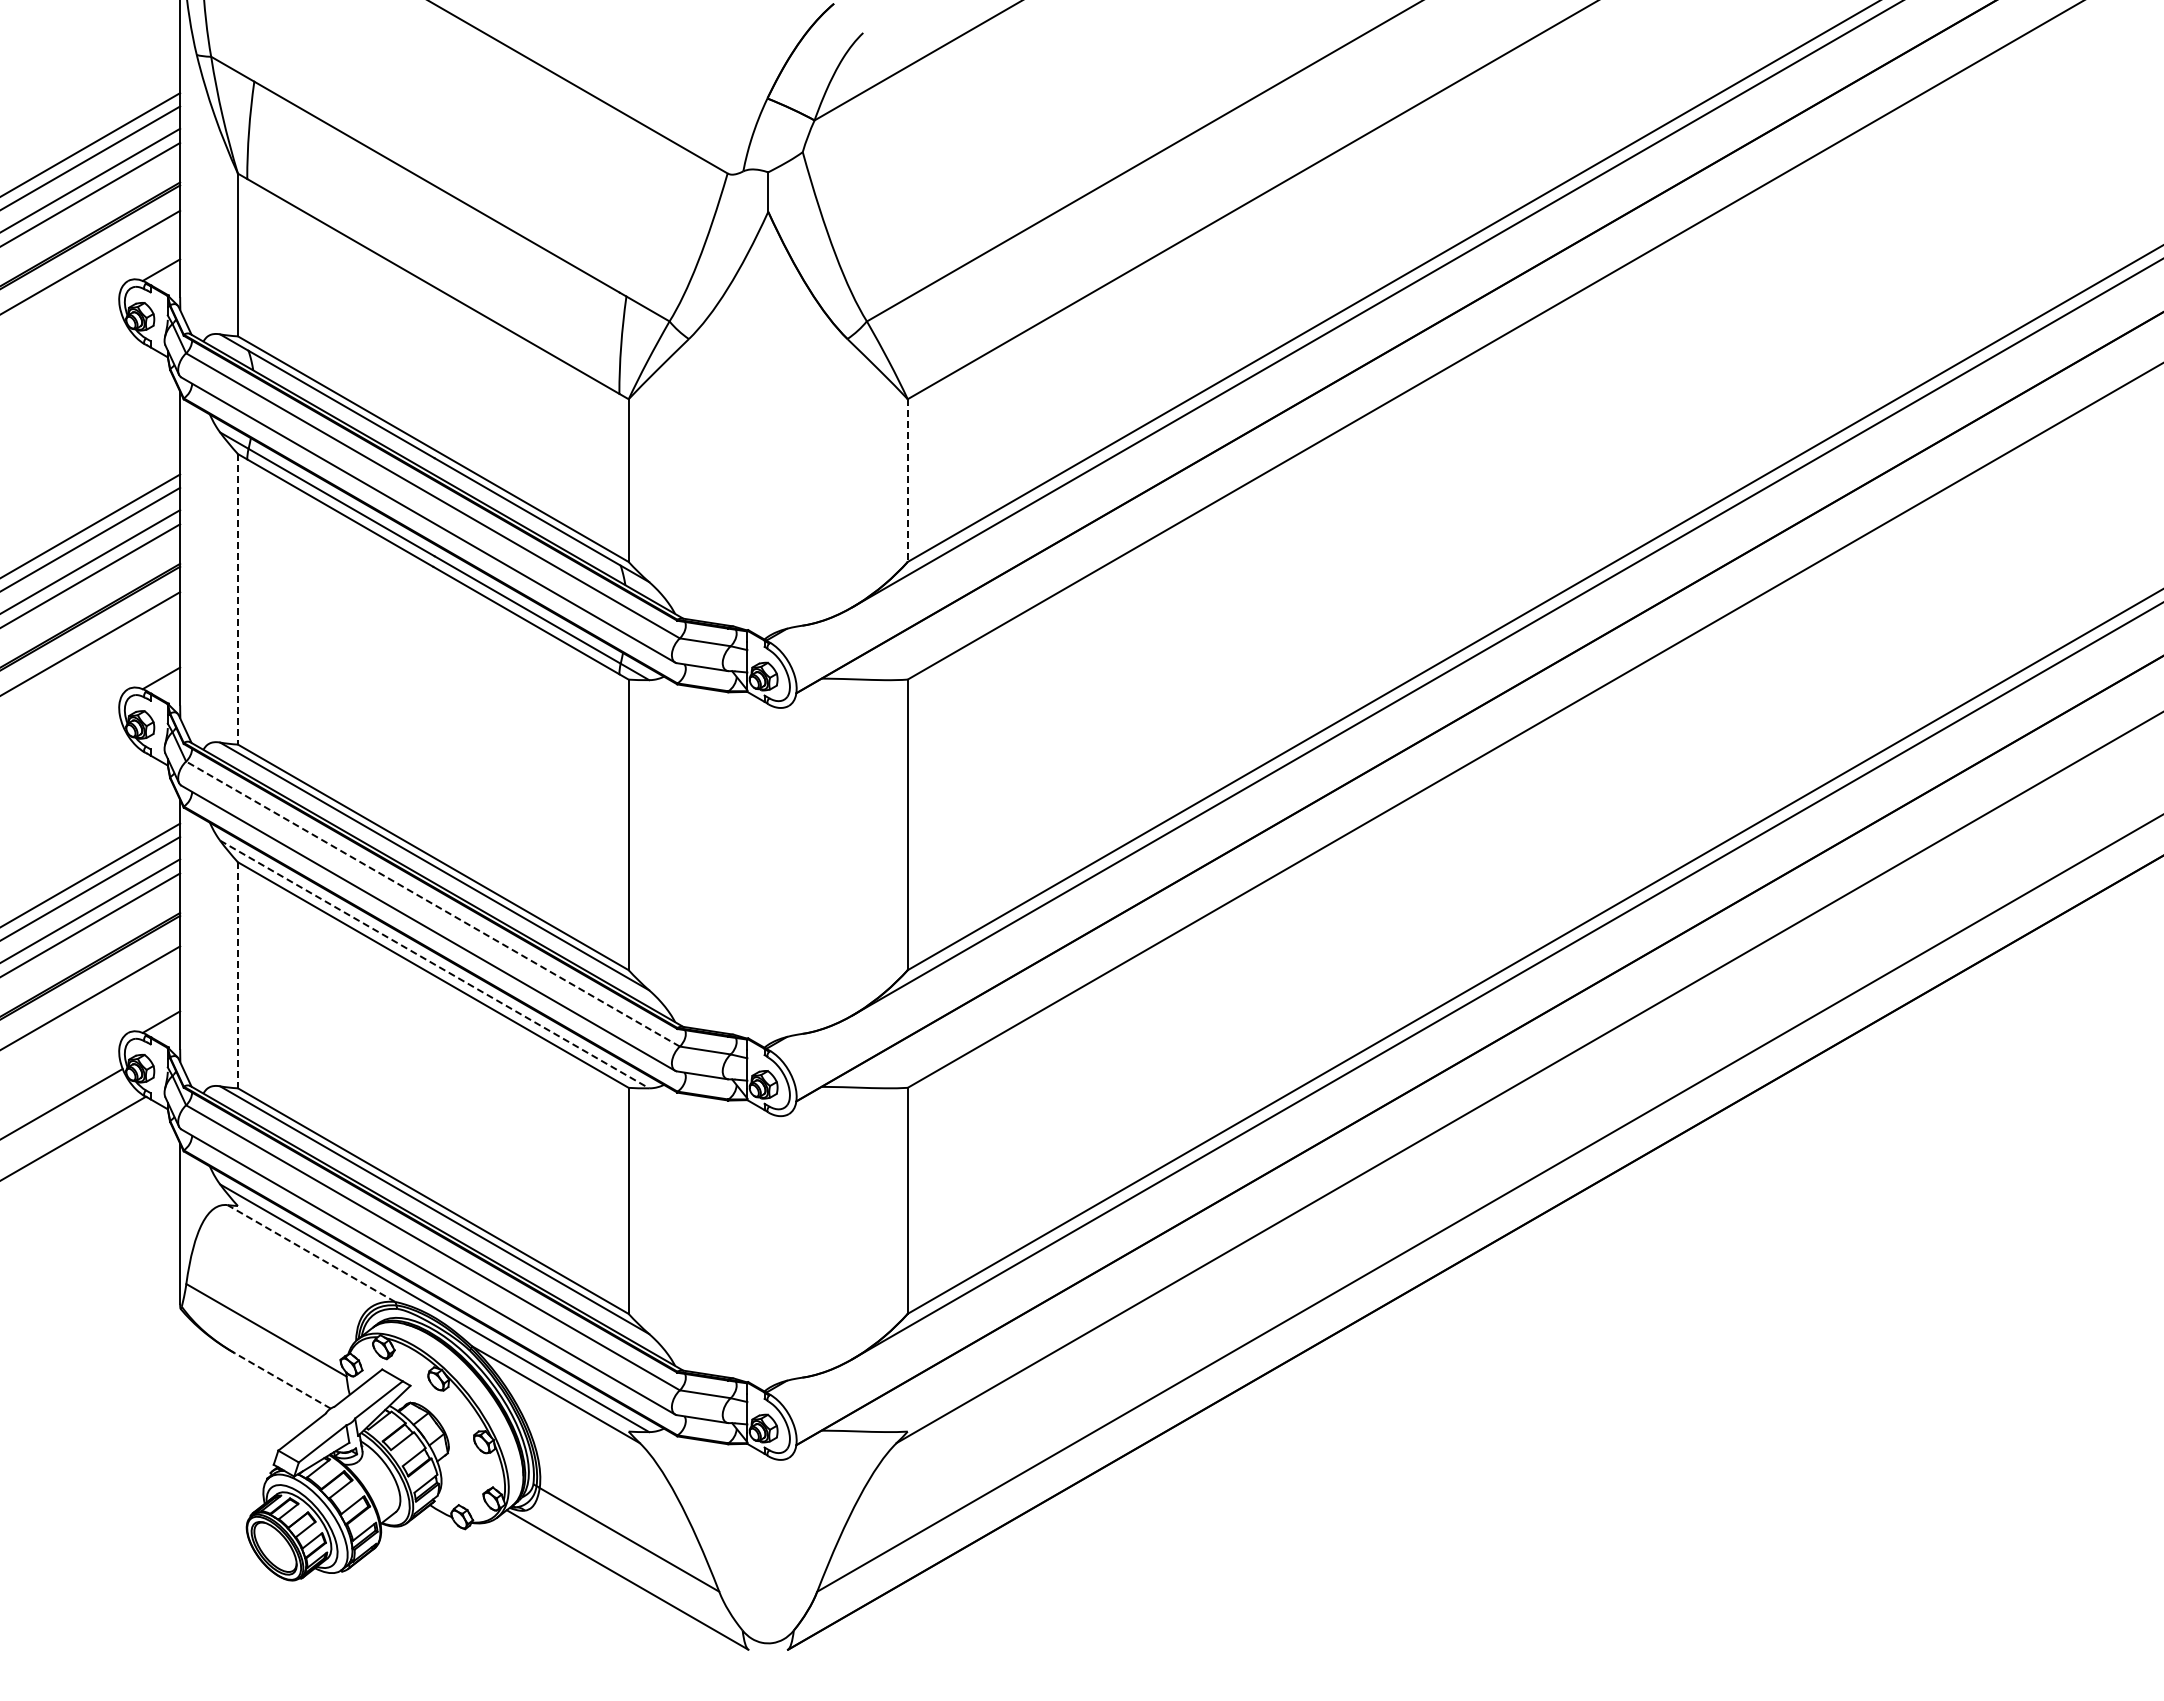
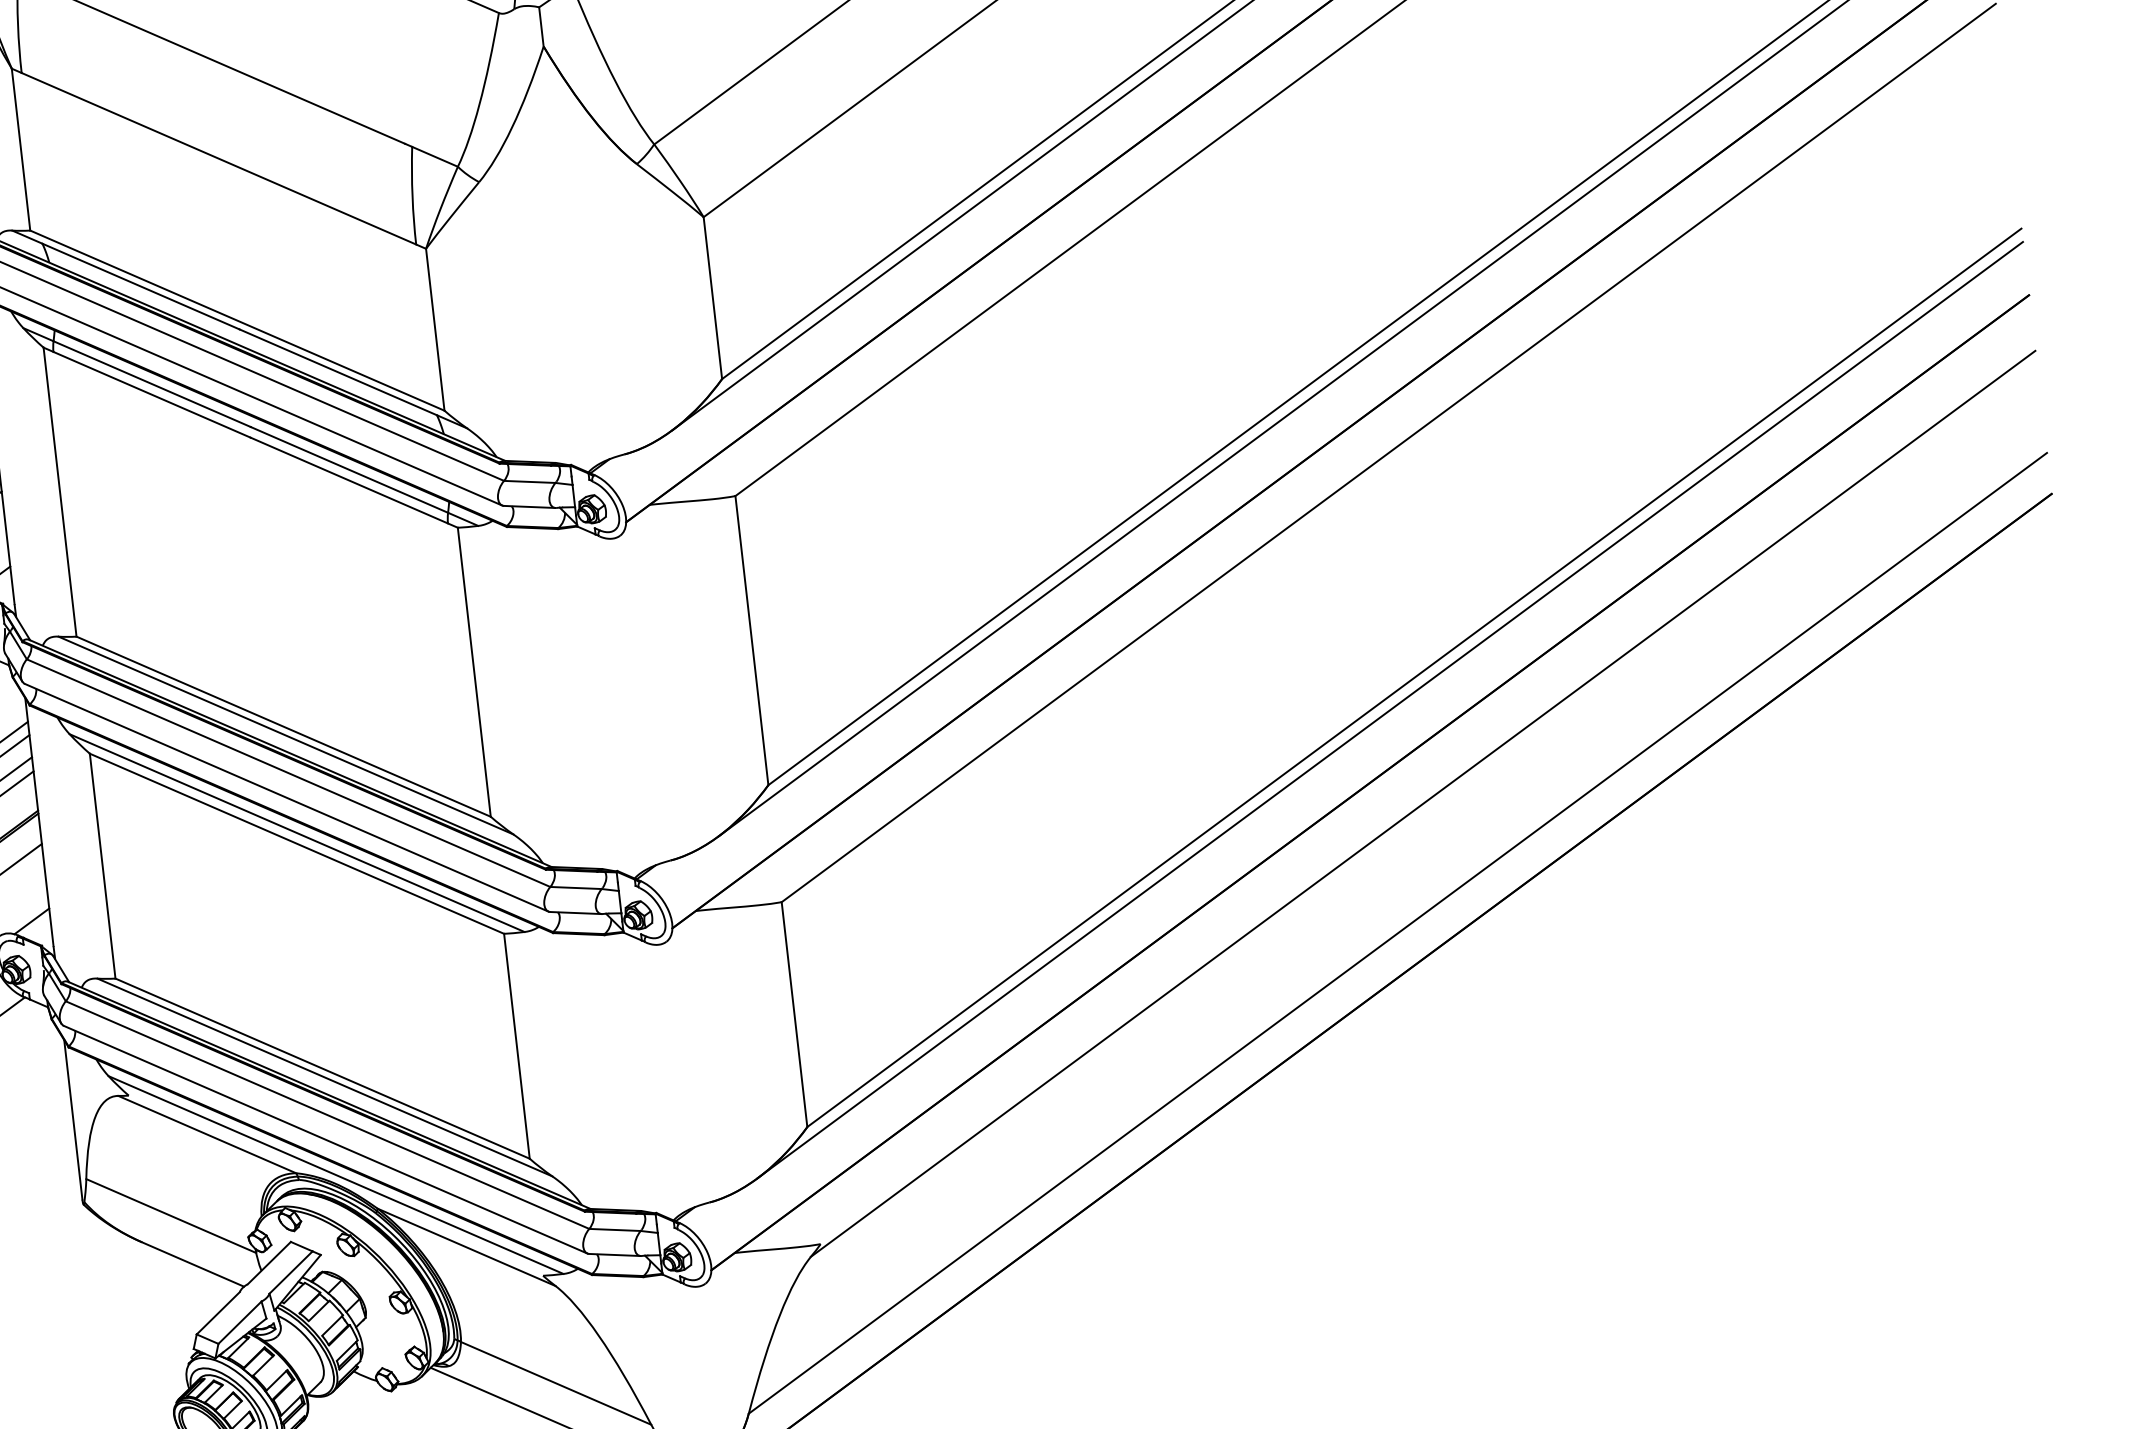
line: (907, 481) -> (712, 299), dashed -> solid
line: (237, 599) -> (59, 492), dashed -> solid
line: (432, 903) -> (288, 772), dashed -> solid
line: (434, 964) -> (296, 833), dashed -> solid
line: (237, 975) -> (102, 866), dashed -> solid
line: (311, 1253) -> (207, 1134), dashed -> solid
line: (282, 1380) -> (192, 1264), dashed -> solid

